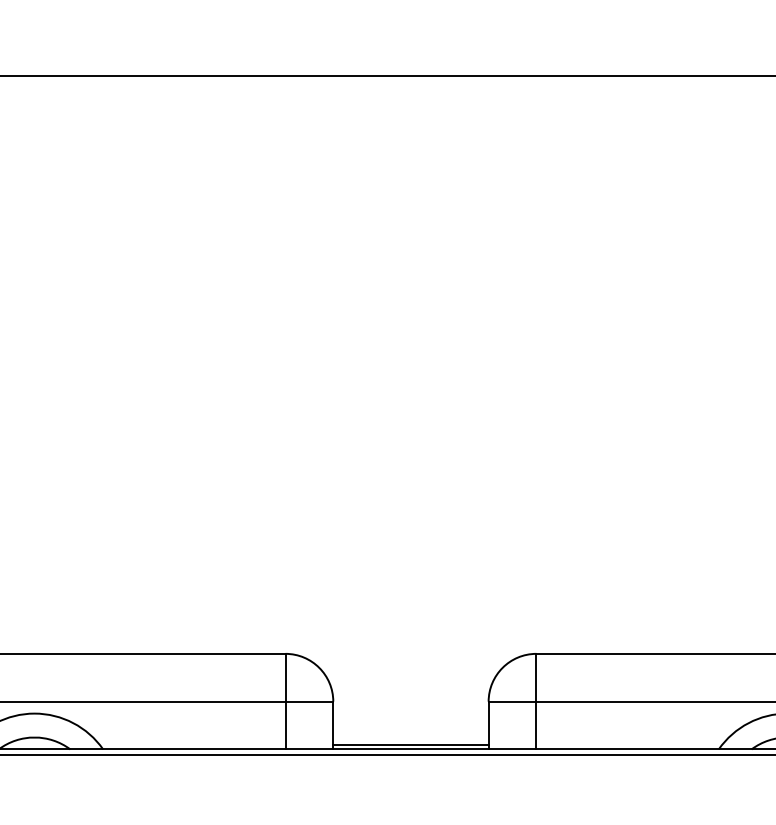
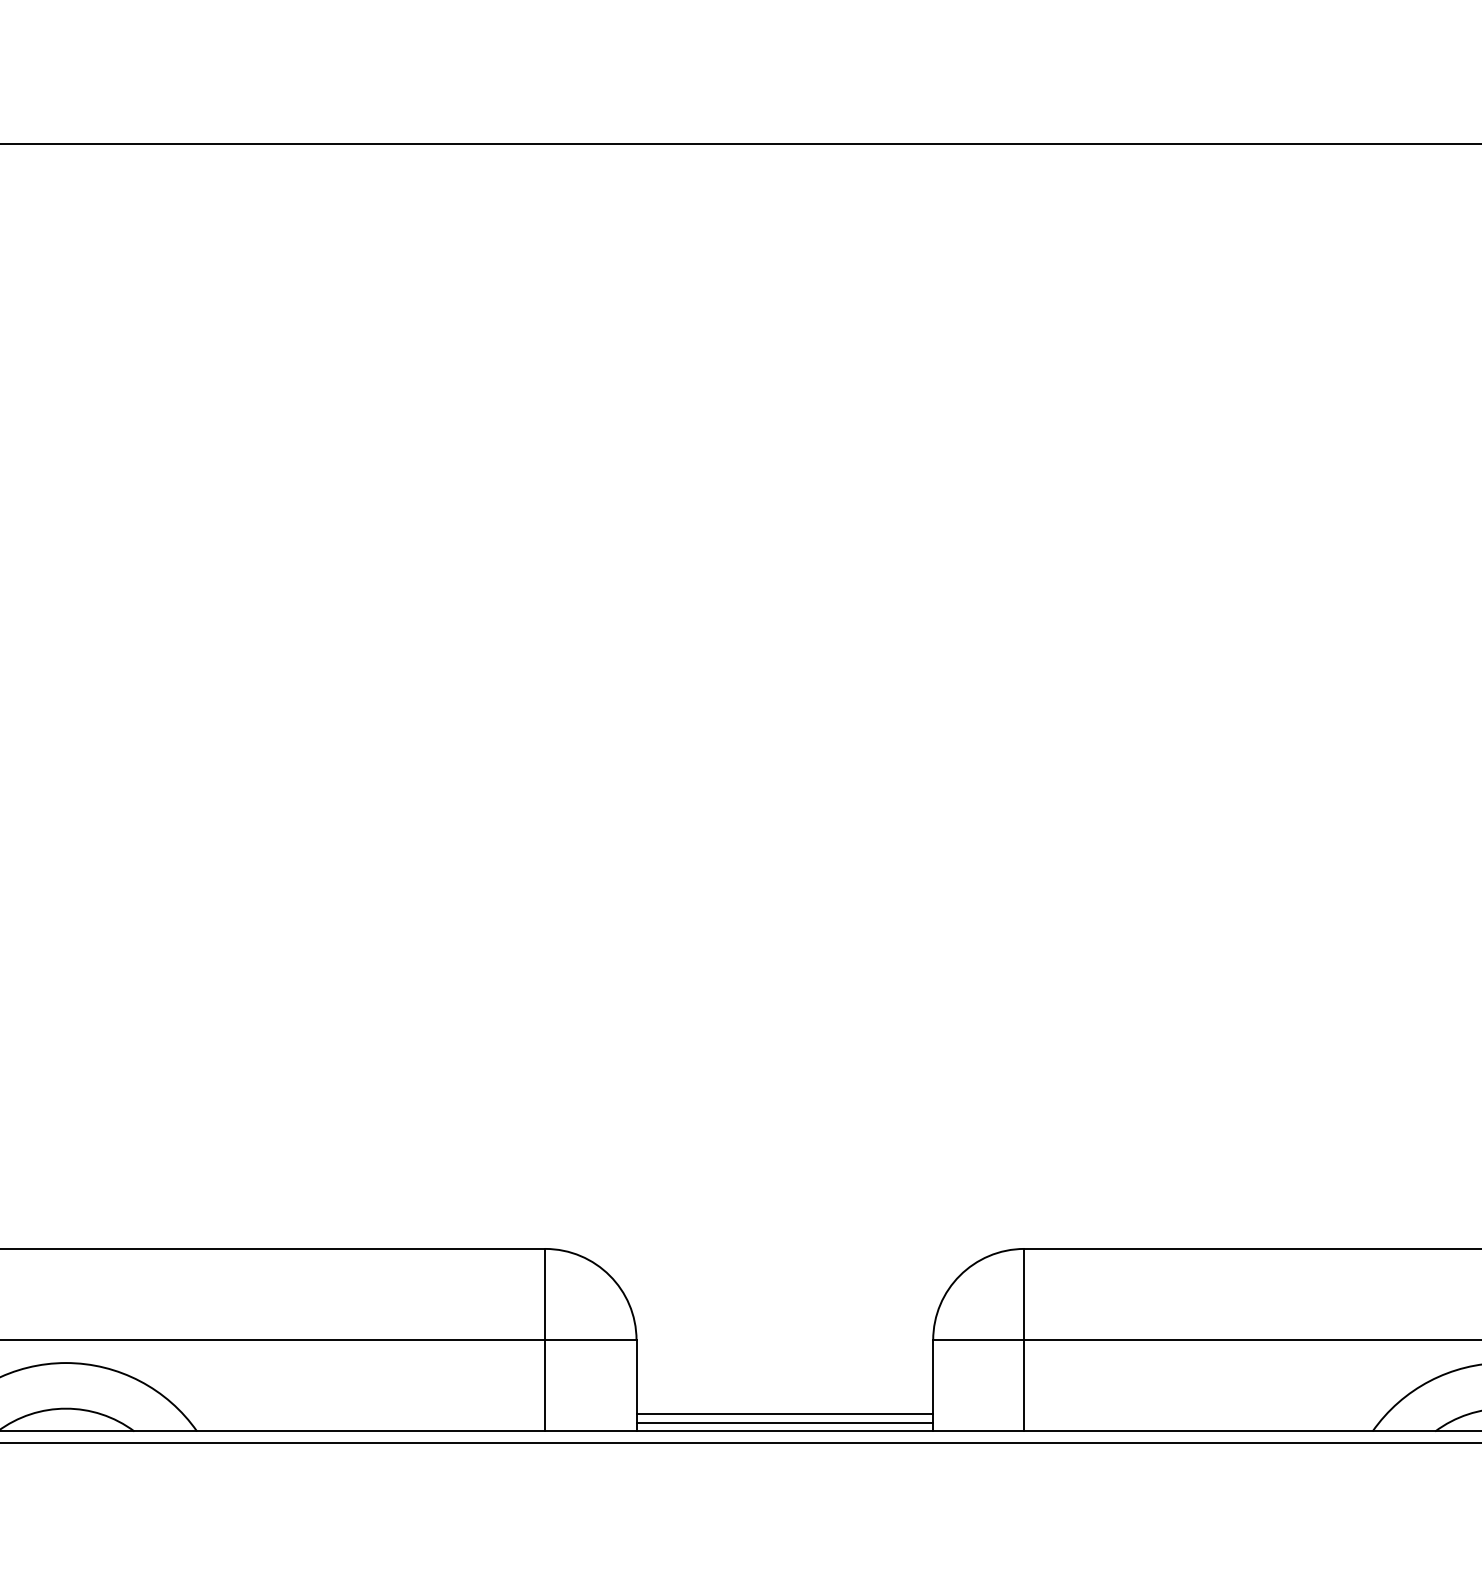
line: (410, 740) -> (783, 1414), added

